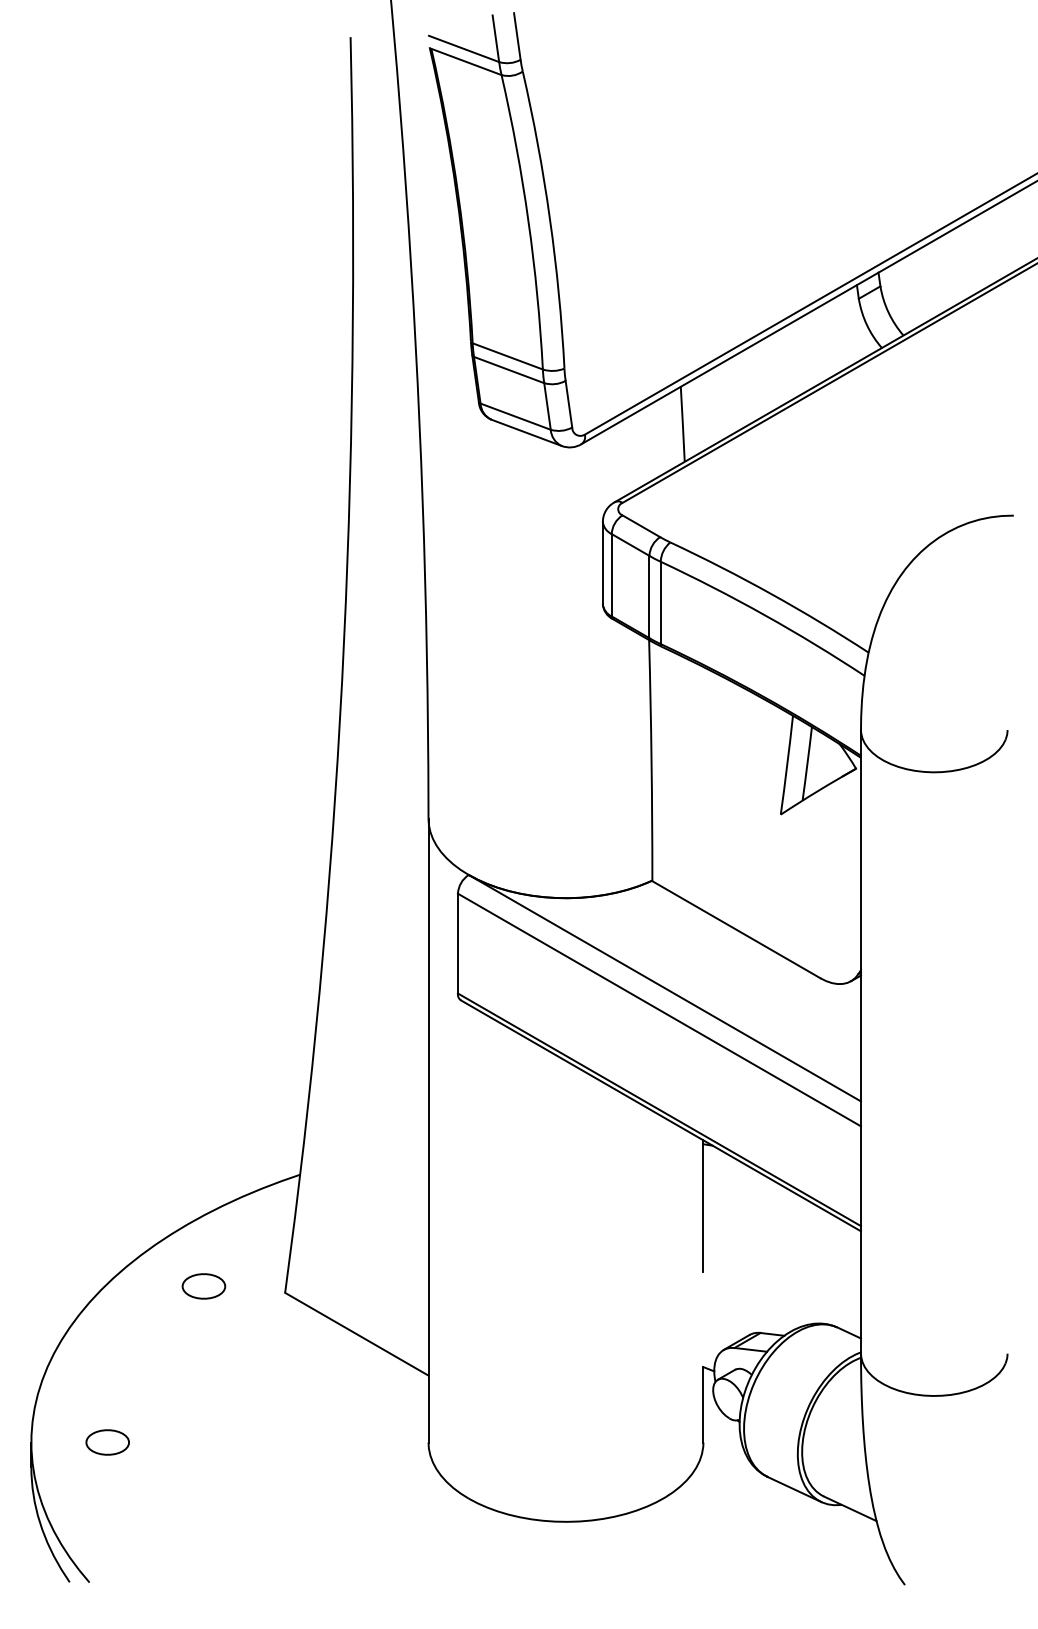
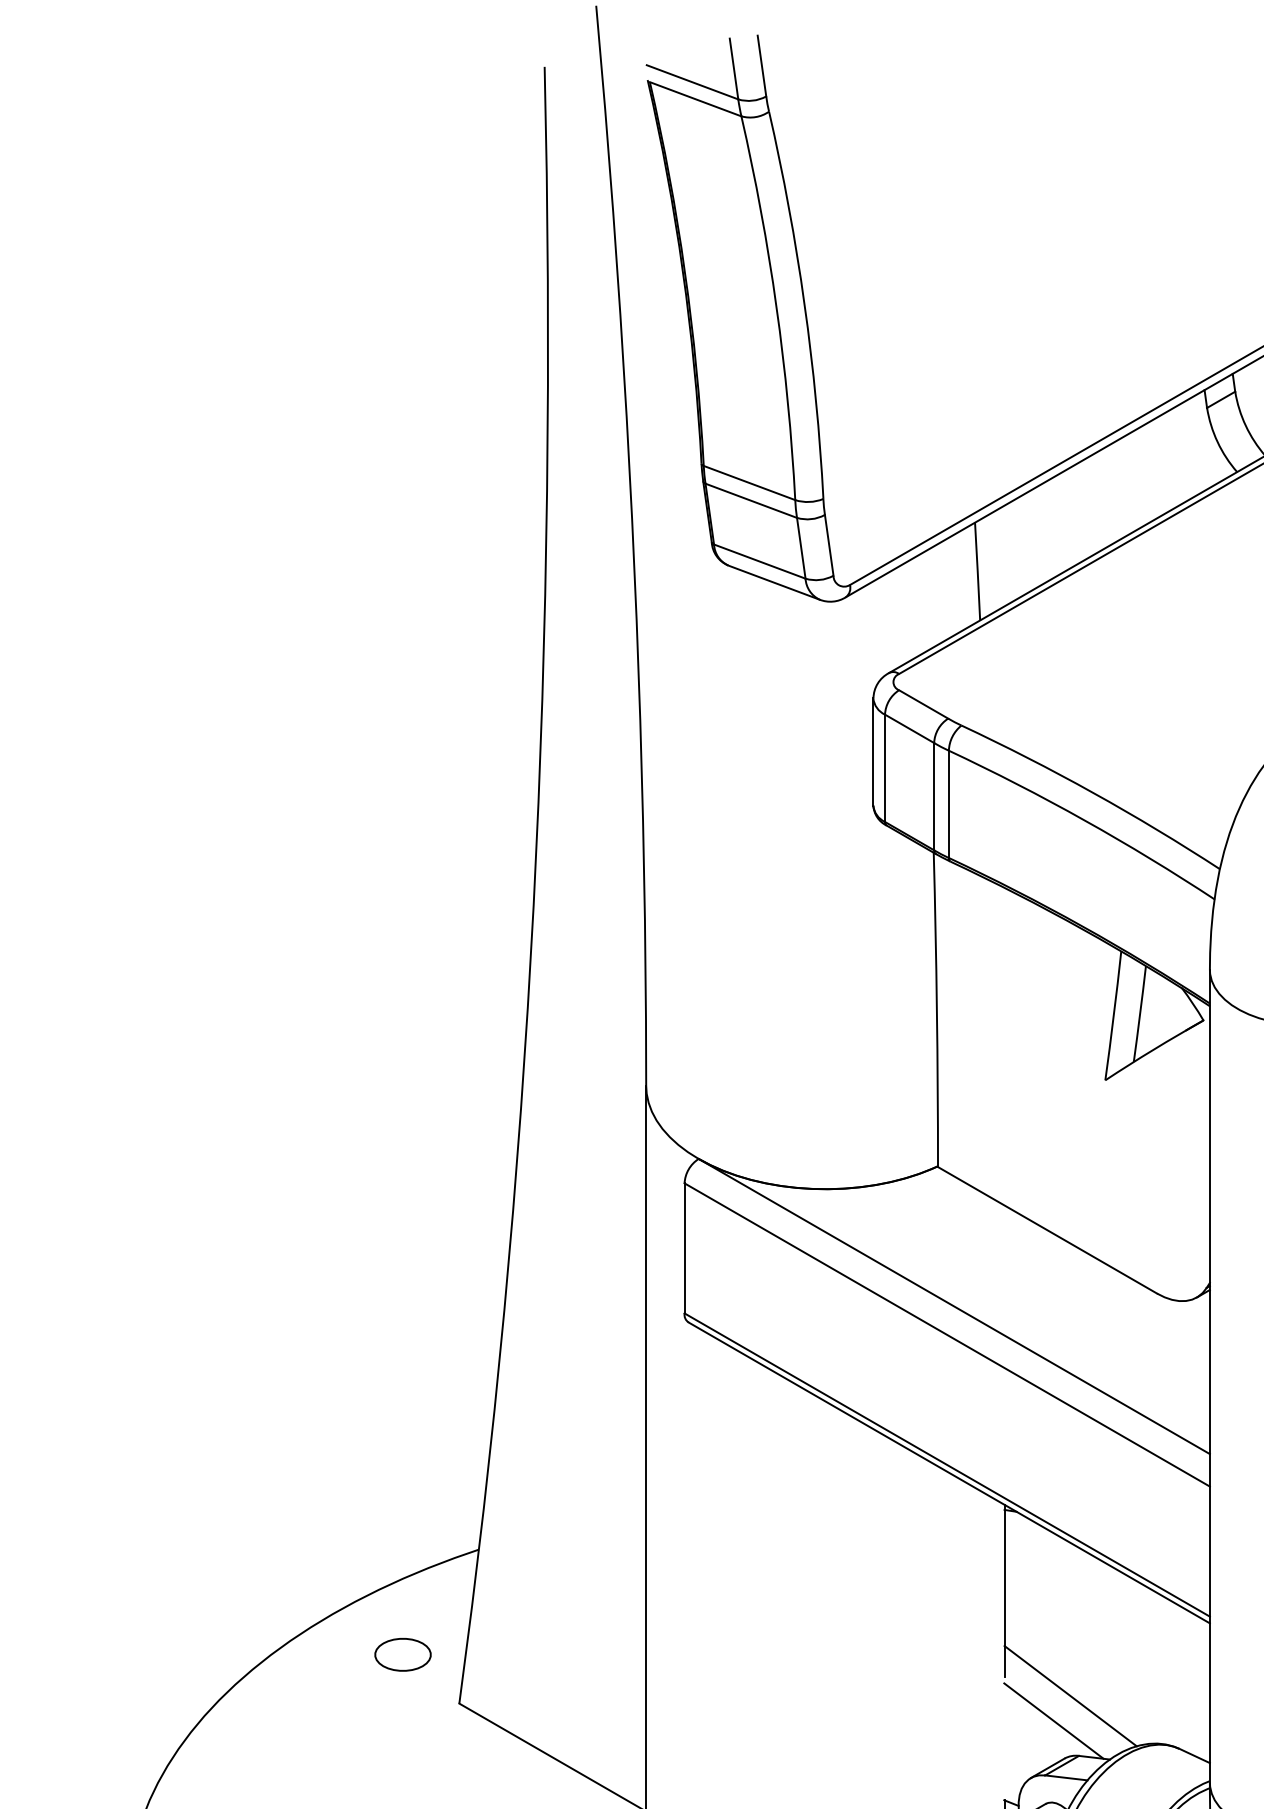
part: (203, 1286) -> (402, 1654), moved
line: (753, 1286) -> (1069, 1695), added
line: (741, 1306) -> (1054, 1721), added

